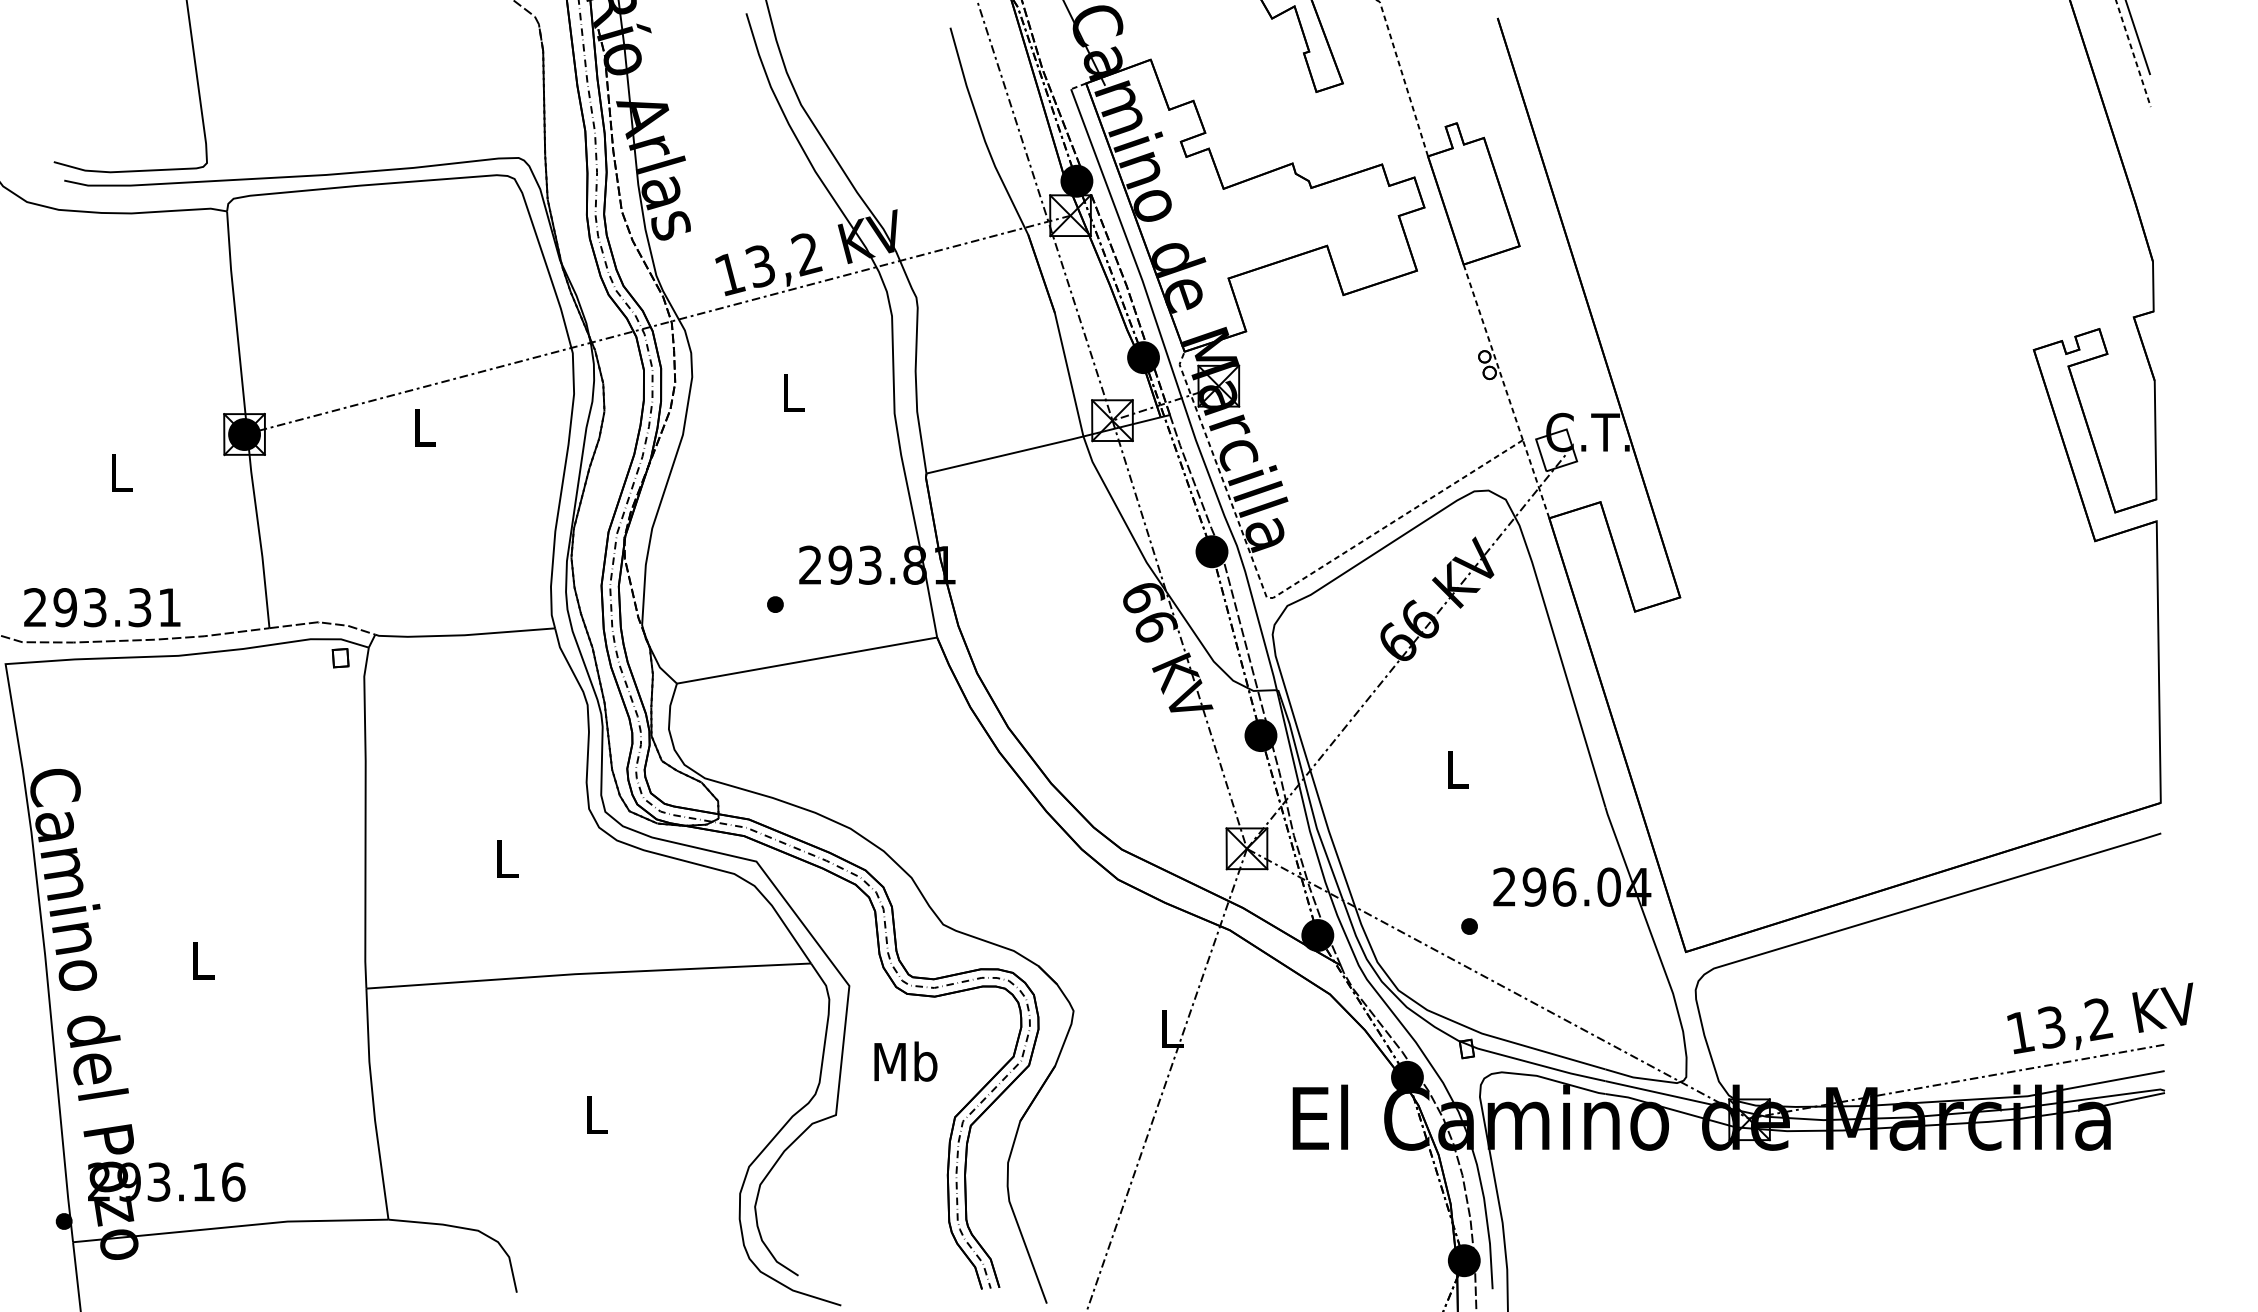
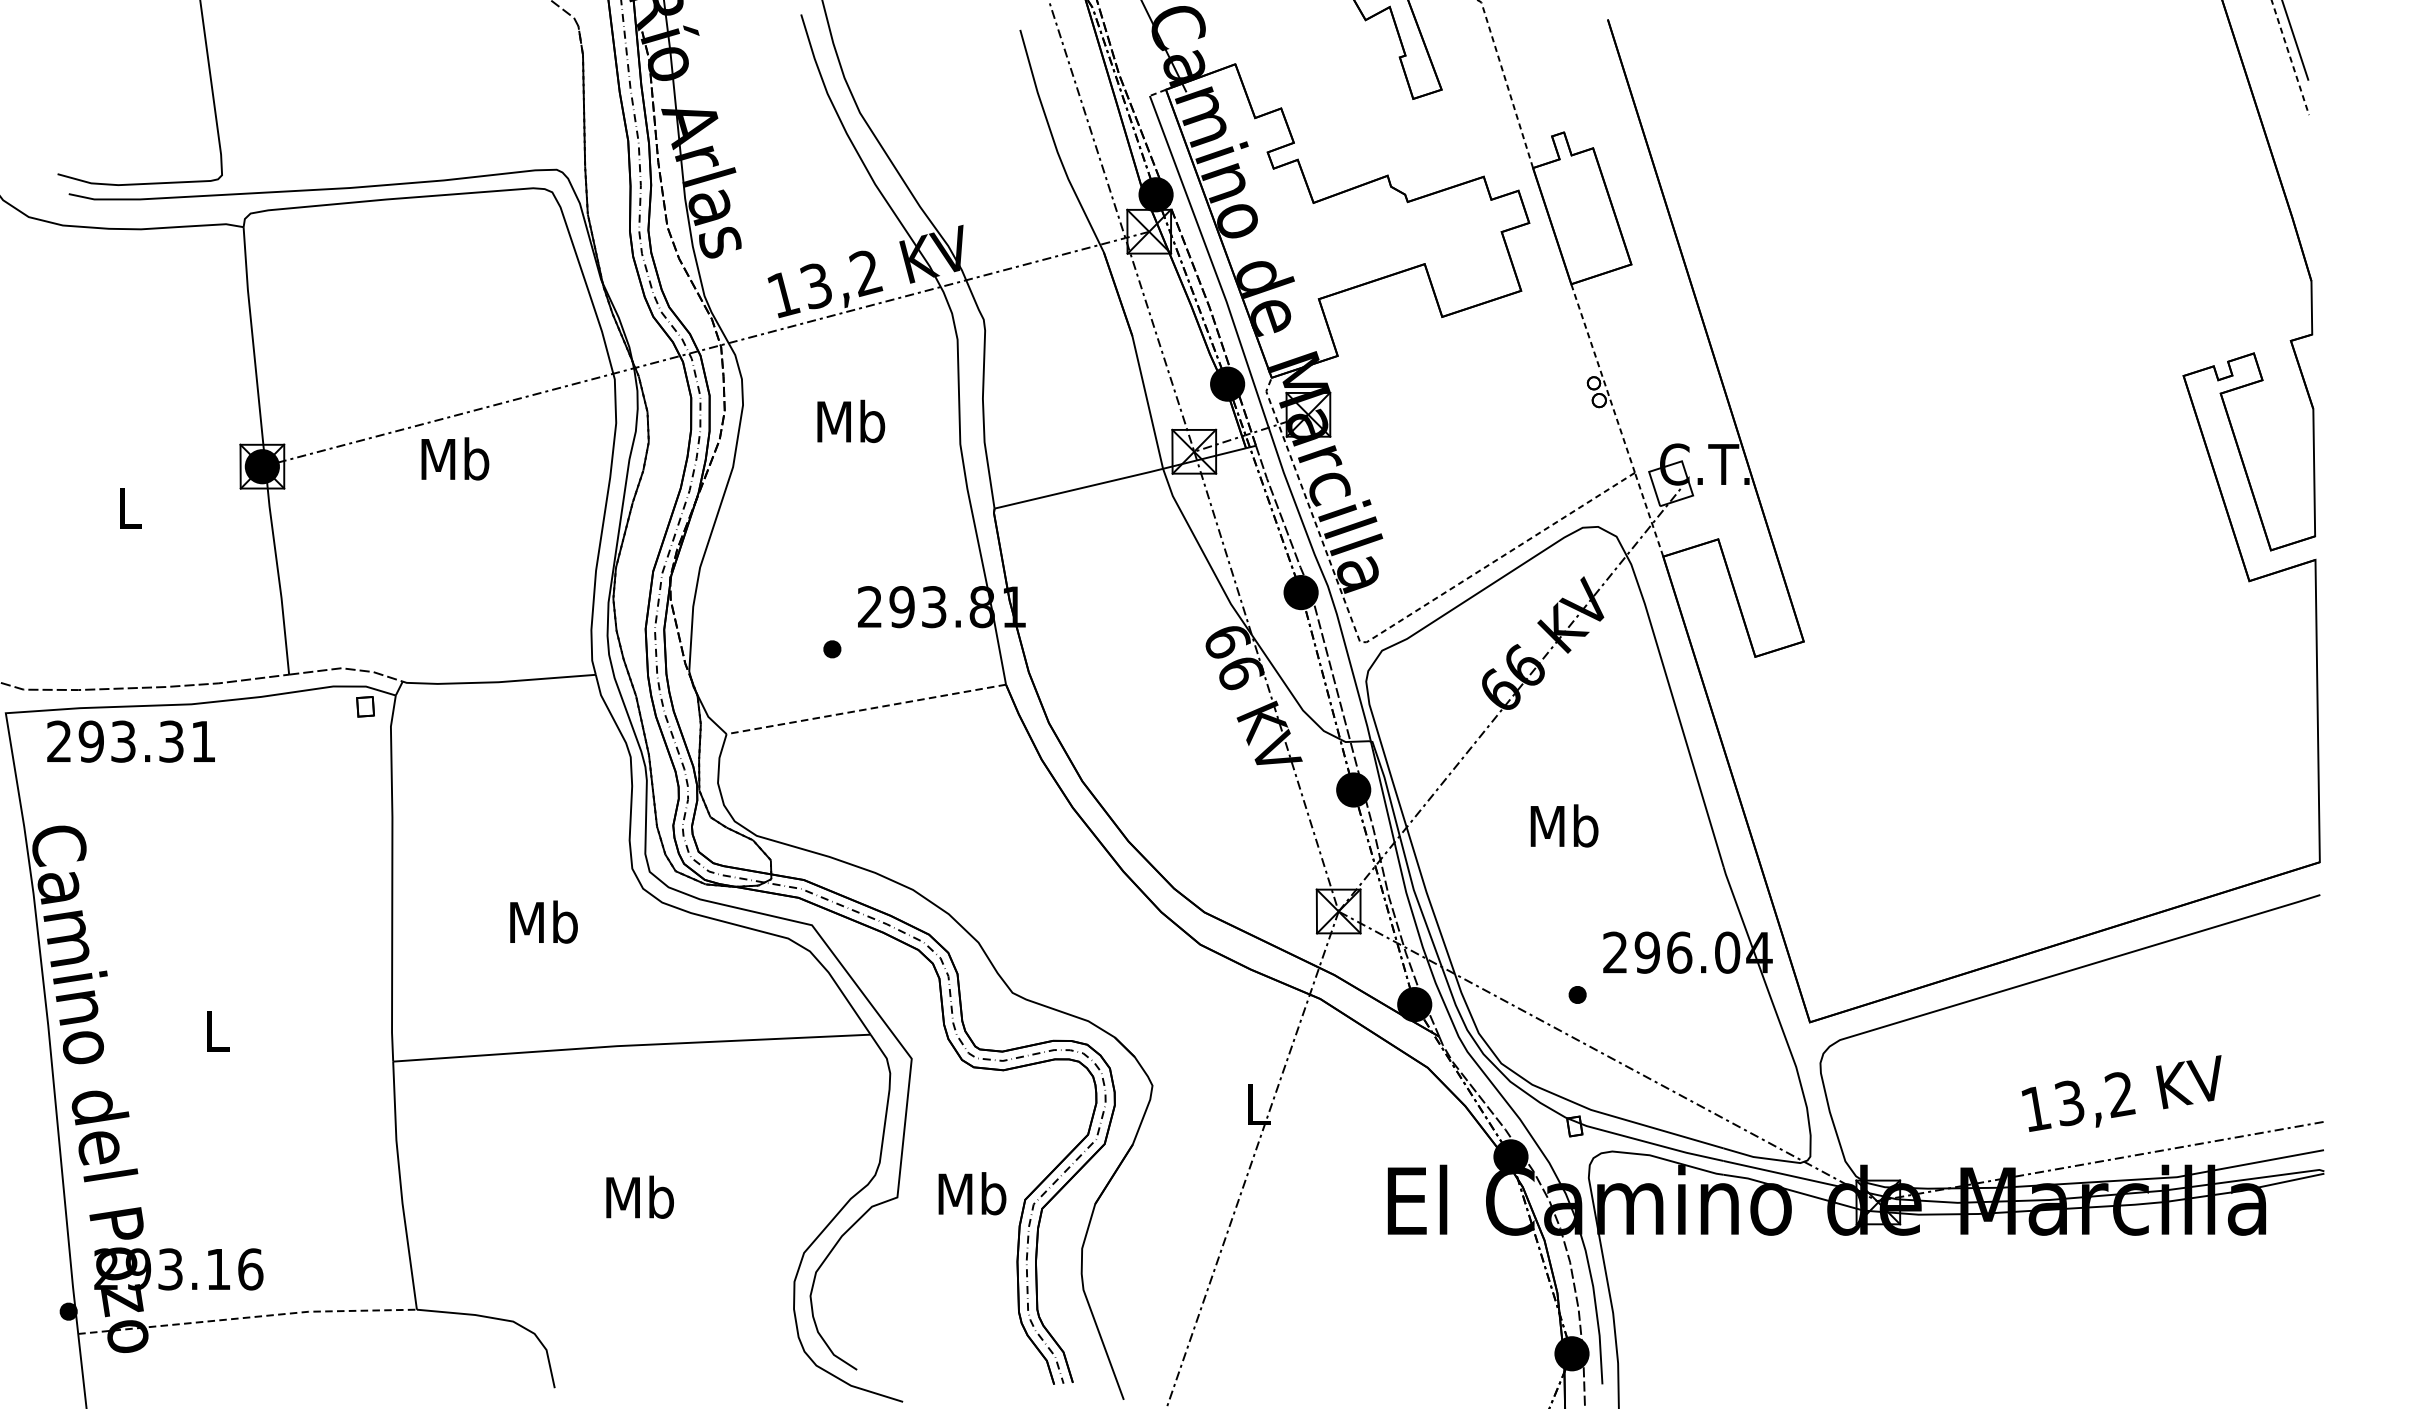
text: (792, 392) -> (850, 421), L -> Mb
text: (423, 427) -> (454, 459), L -> Mb
text: (102, 607) -> (131, 741), moved
line: (806, 660) -> (865, 709), solid -> dashed
text: (1457, 769) -> (1564, 826), L -> Mb
text: (506, 858) -> (543, 921), L -> Mb
text: (2100, 1018) -> (2121, 1093), moved
text: (905, 1061) -> (972, 1193), moved
text: (596, 1114) -> (640, 1196), L -> Mb
line: (231, 1227) -> (248, 1318), solid -> dashed

